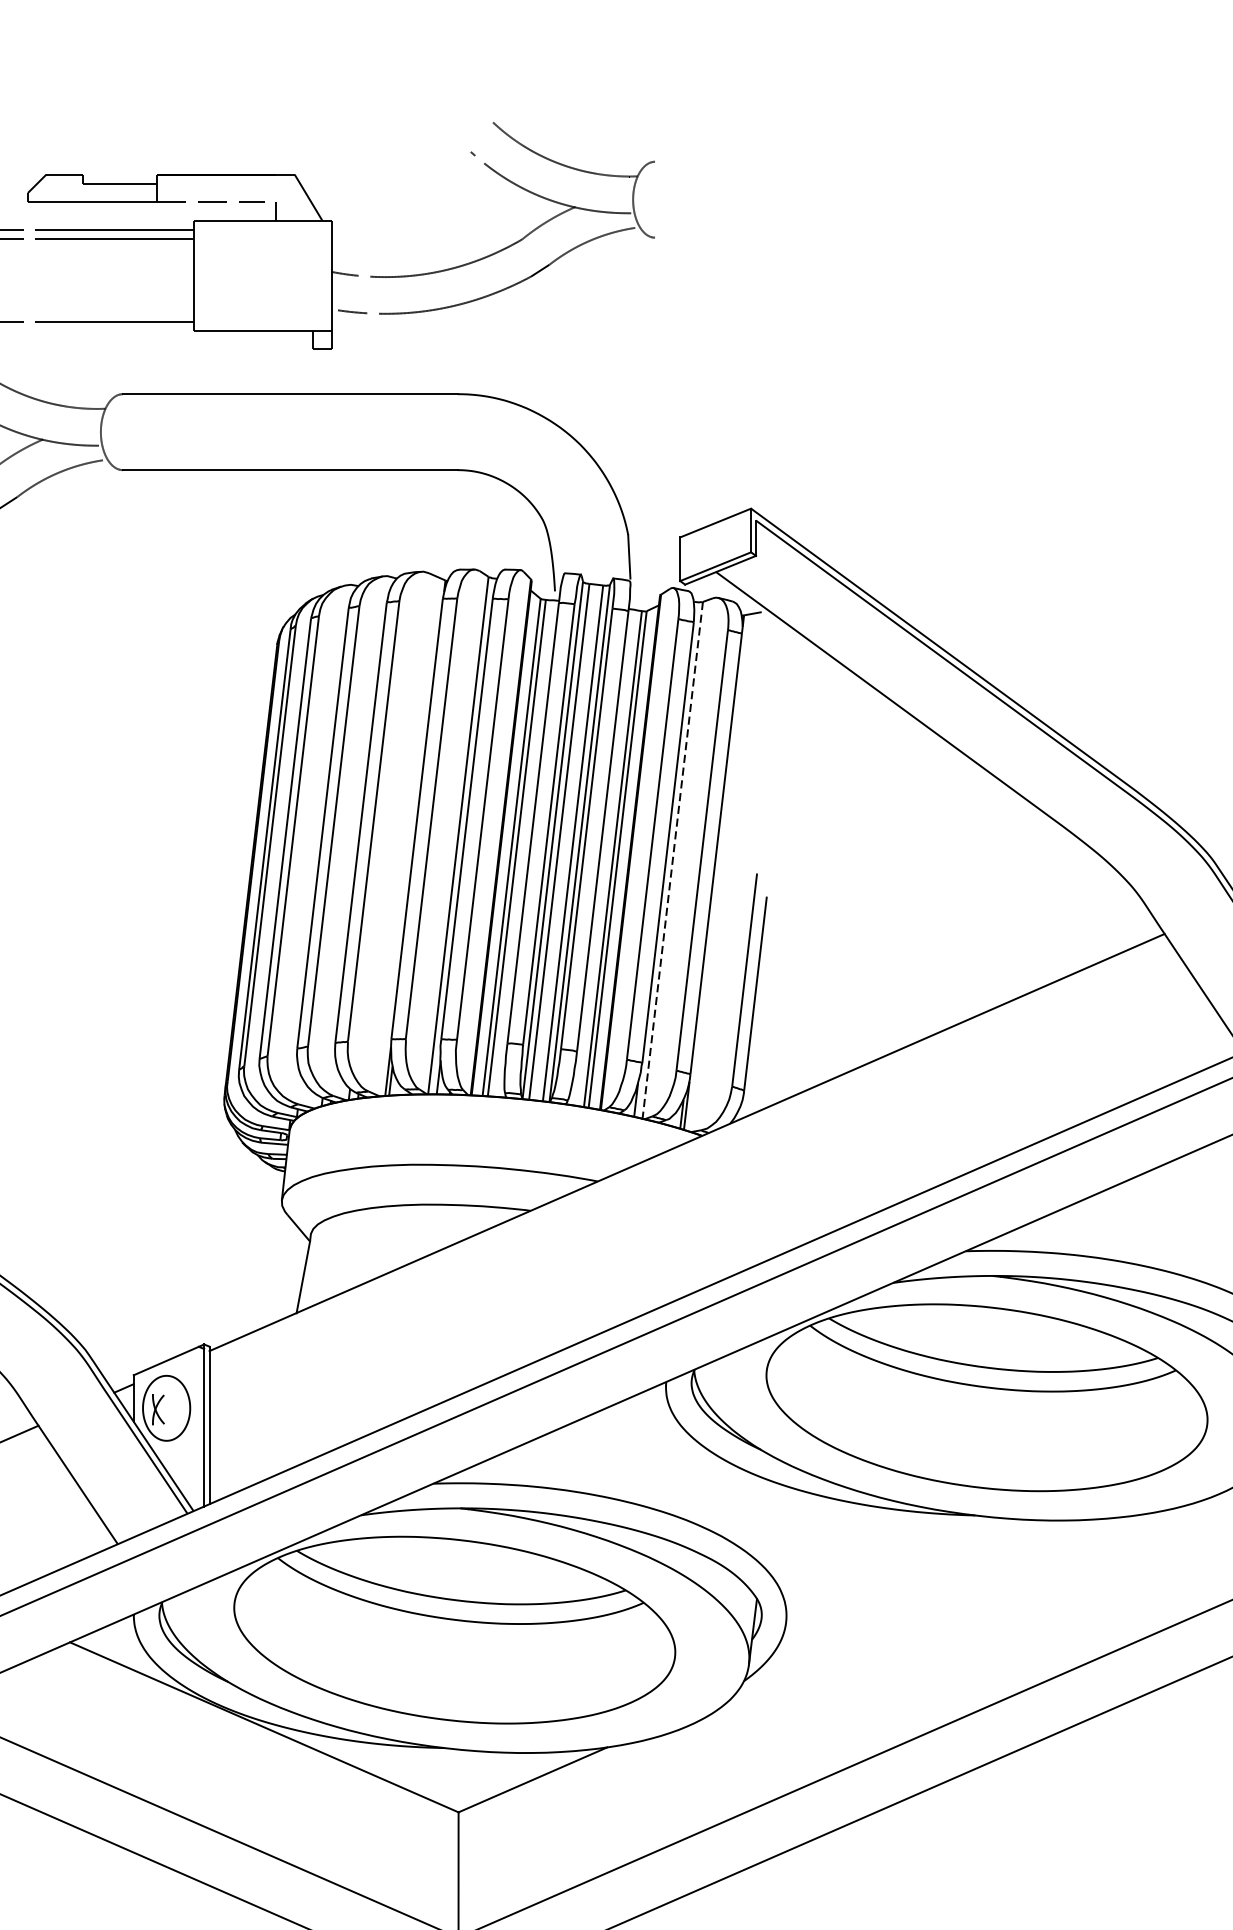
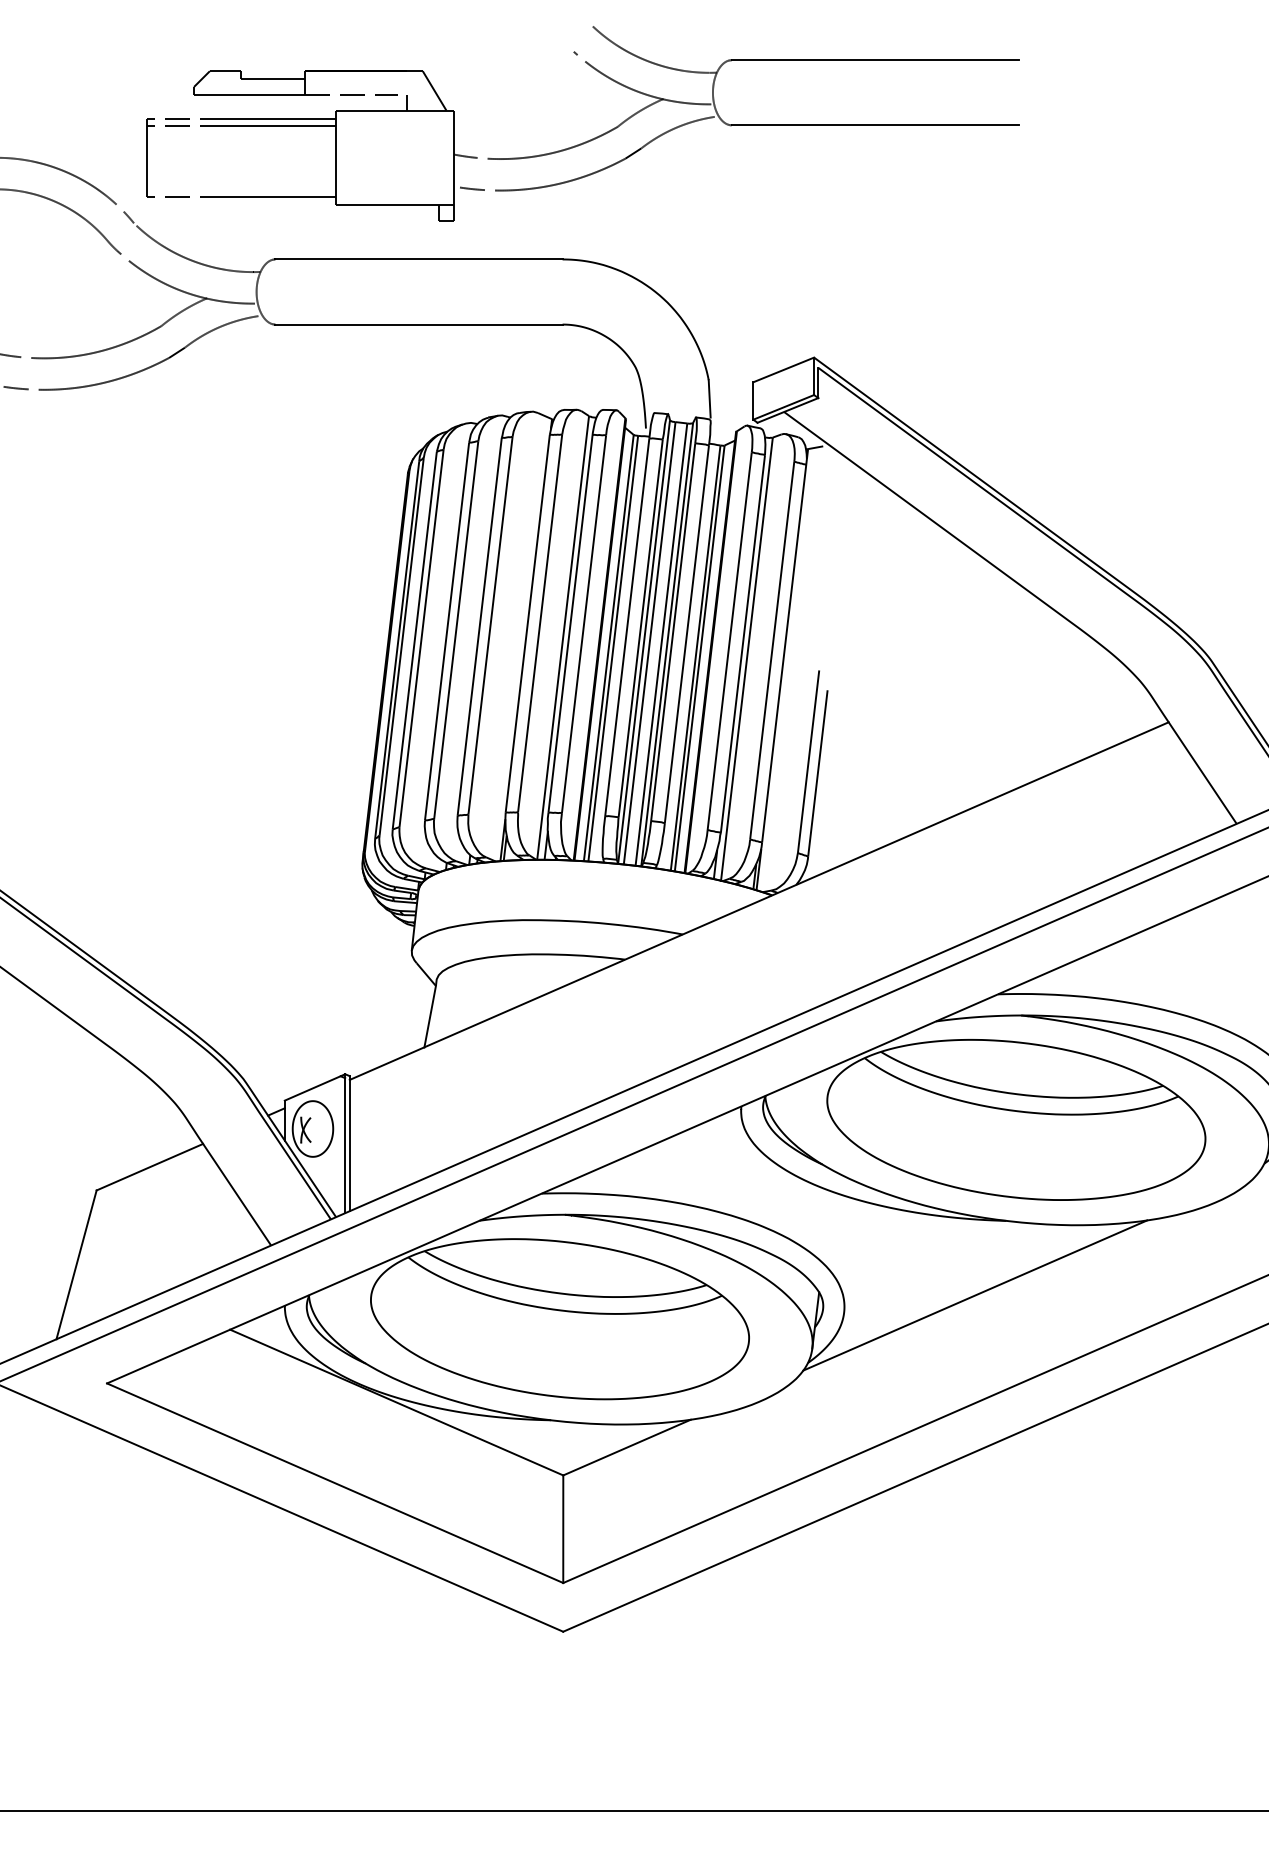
line: (821, 162) -> (874, 60), added
line: (821, 237) -> (874, 125), added
line: (672, 860) -> (746, 659), dashed -> solid
line: (939, 1602) -> (975, 1295), added

